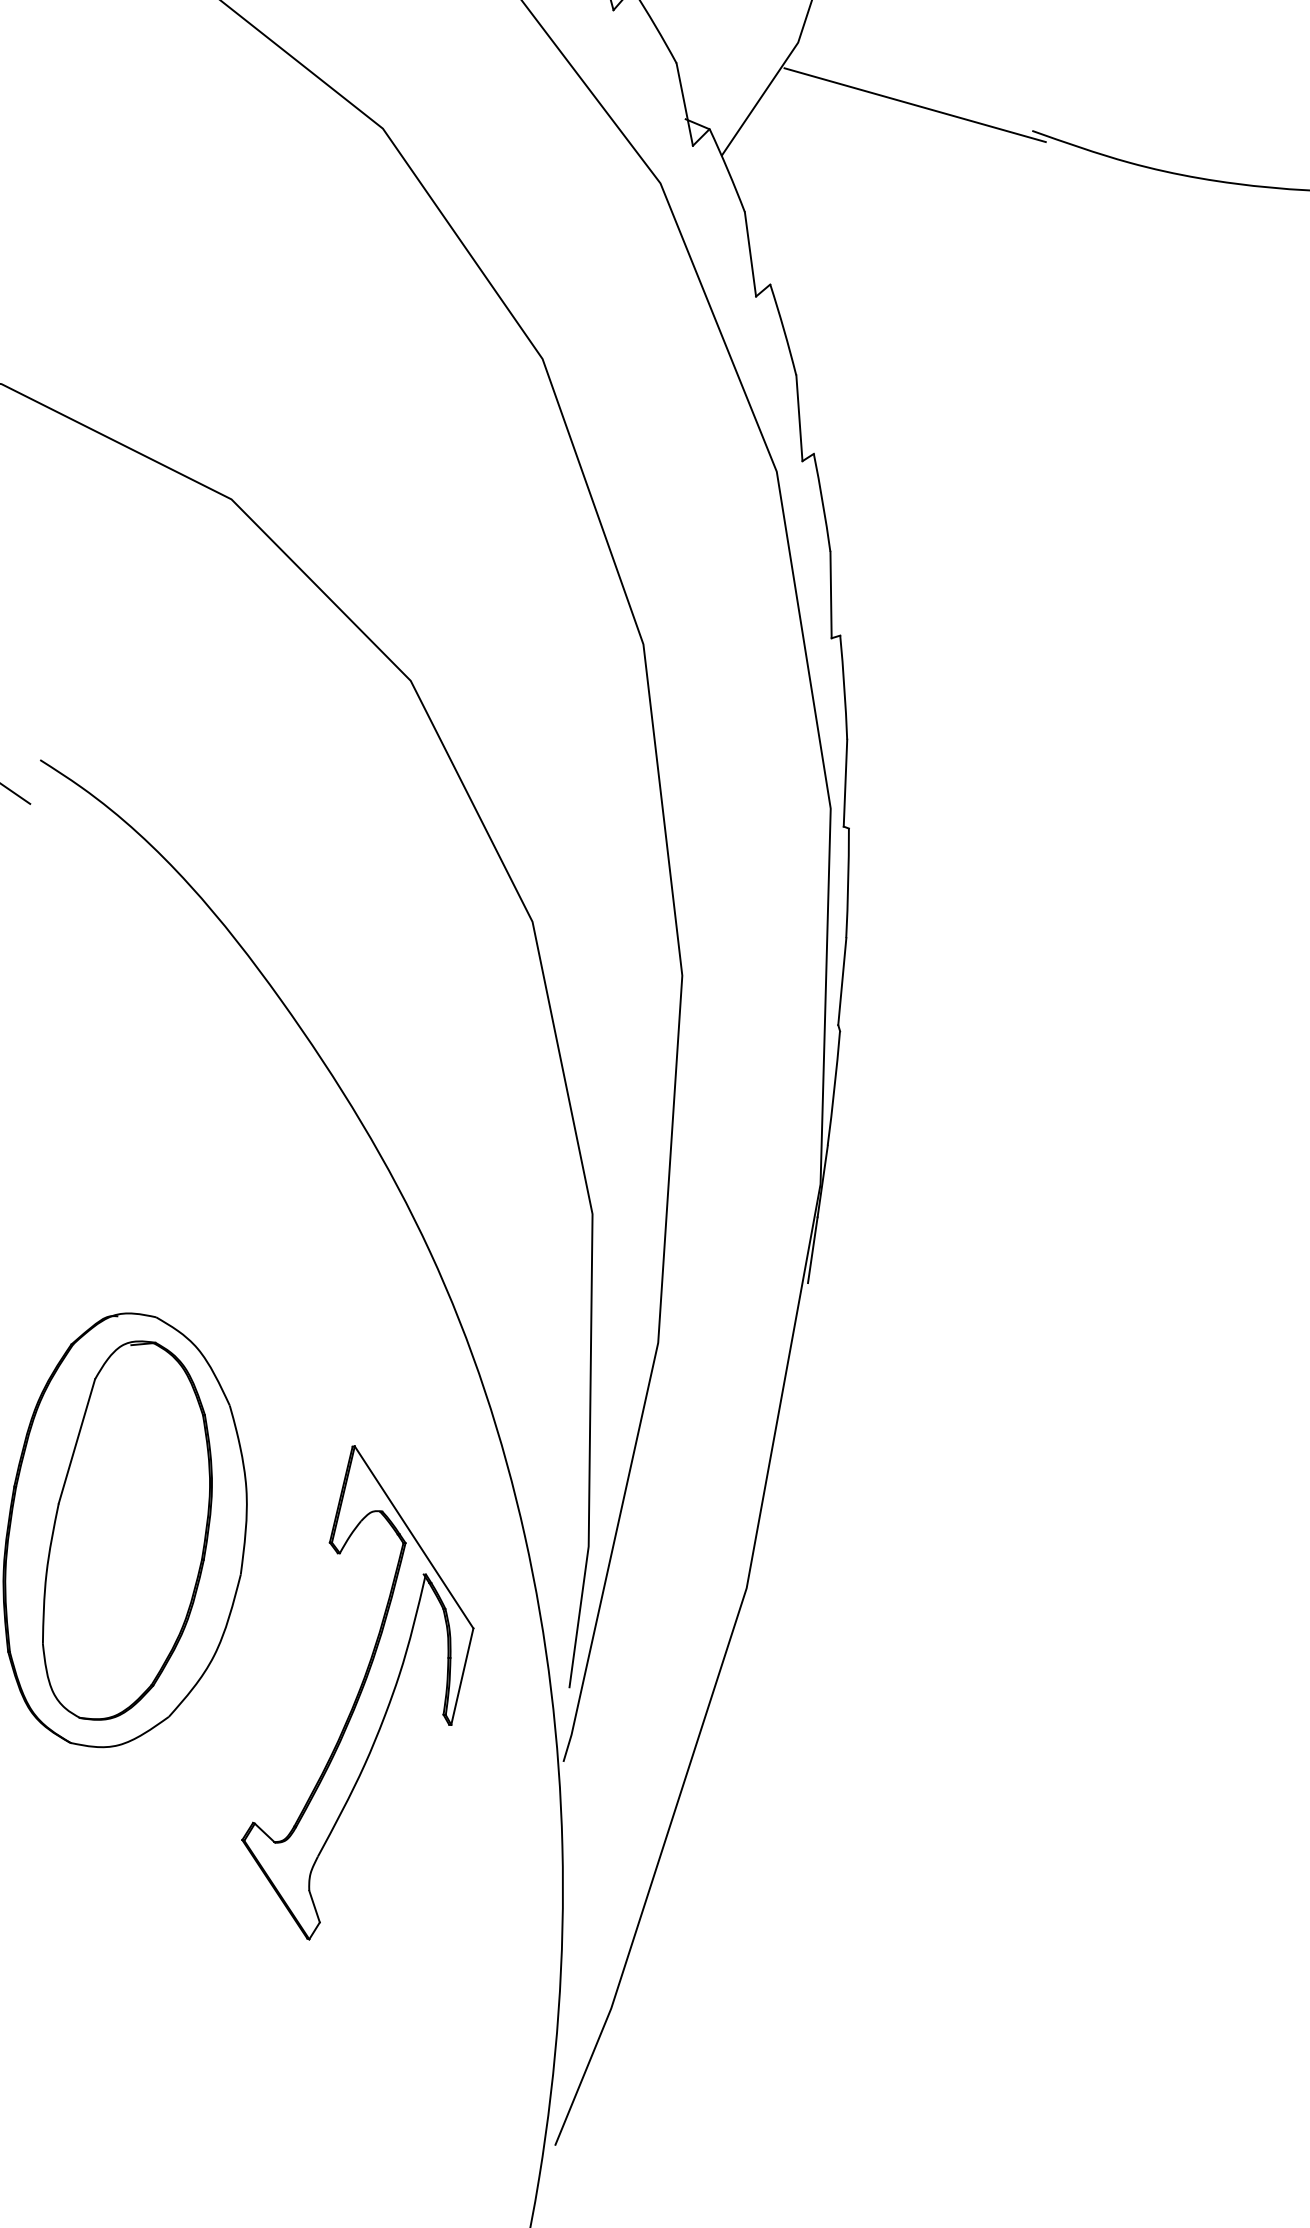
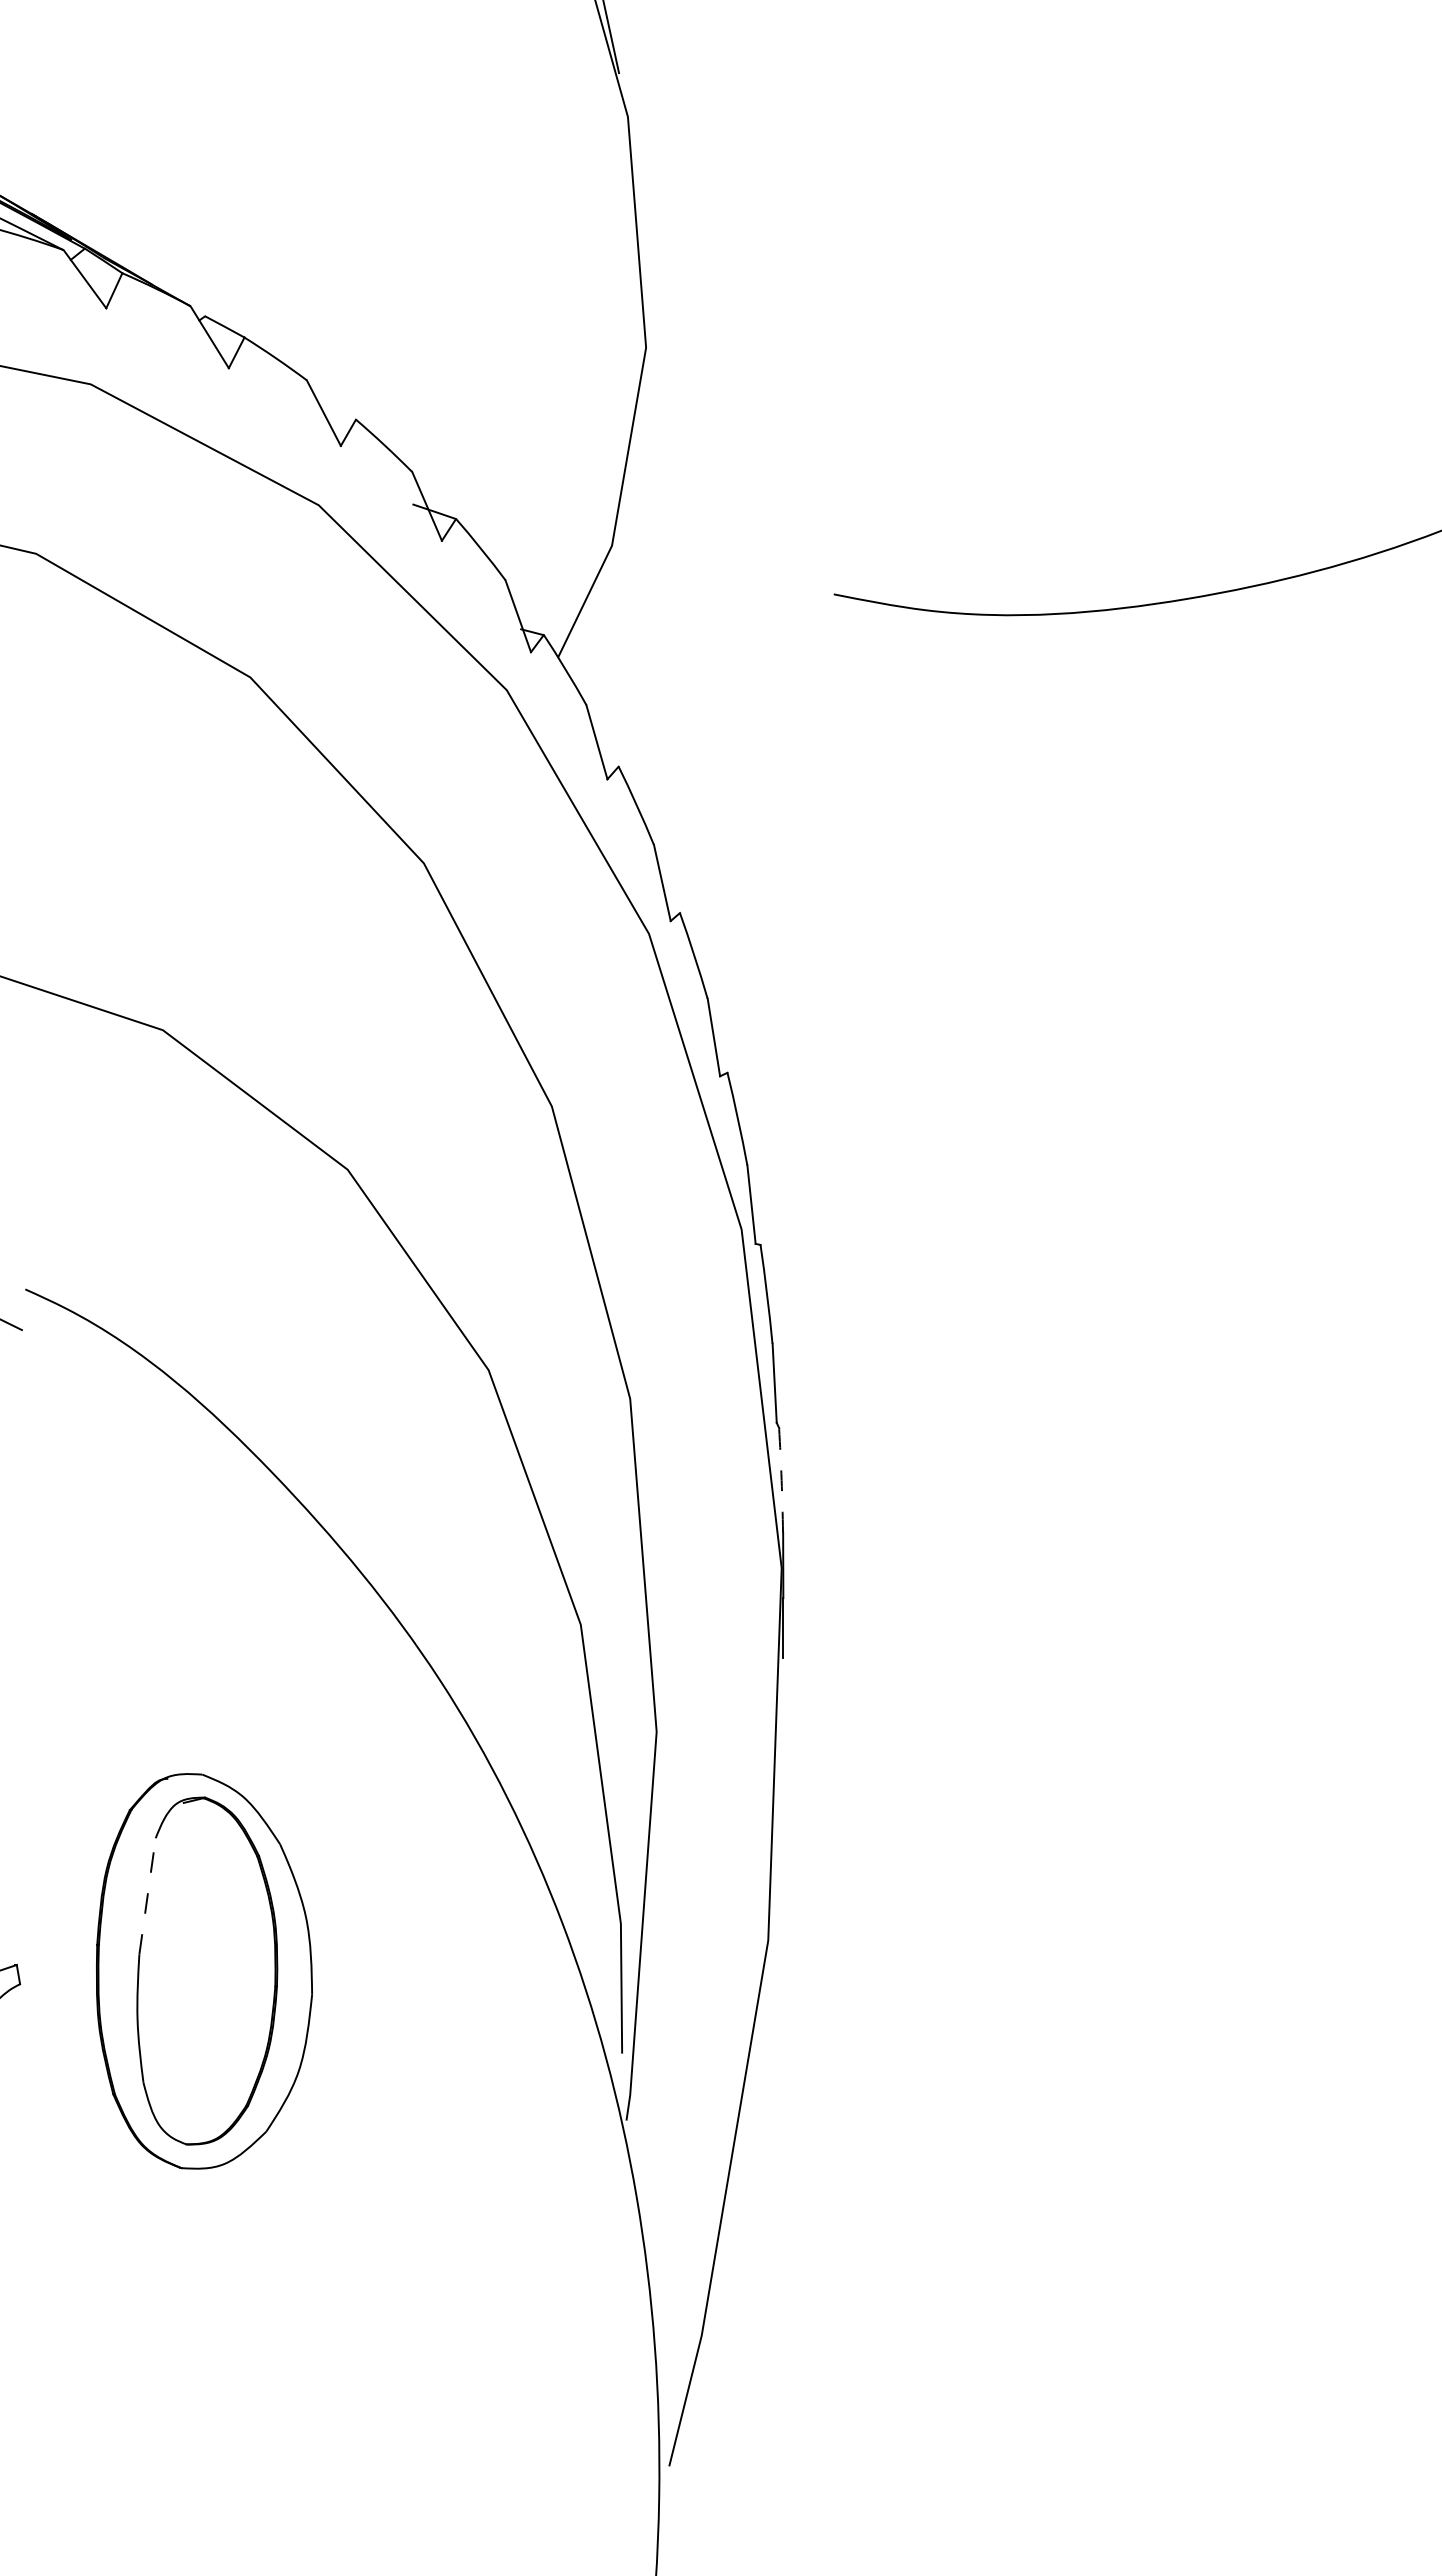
line: (915, 105) -> (725, 586), removed
arc: (834, 1088) -> (781, 1480), solid -> dashed
line: (76, 1441) -> (147, 1896), solid -> dashed
part: (363, 1697) -> (438, 2088), removed

